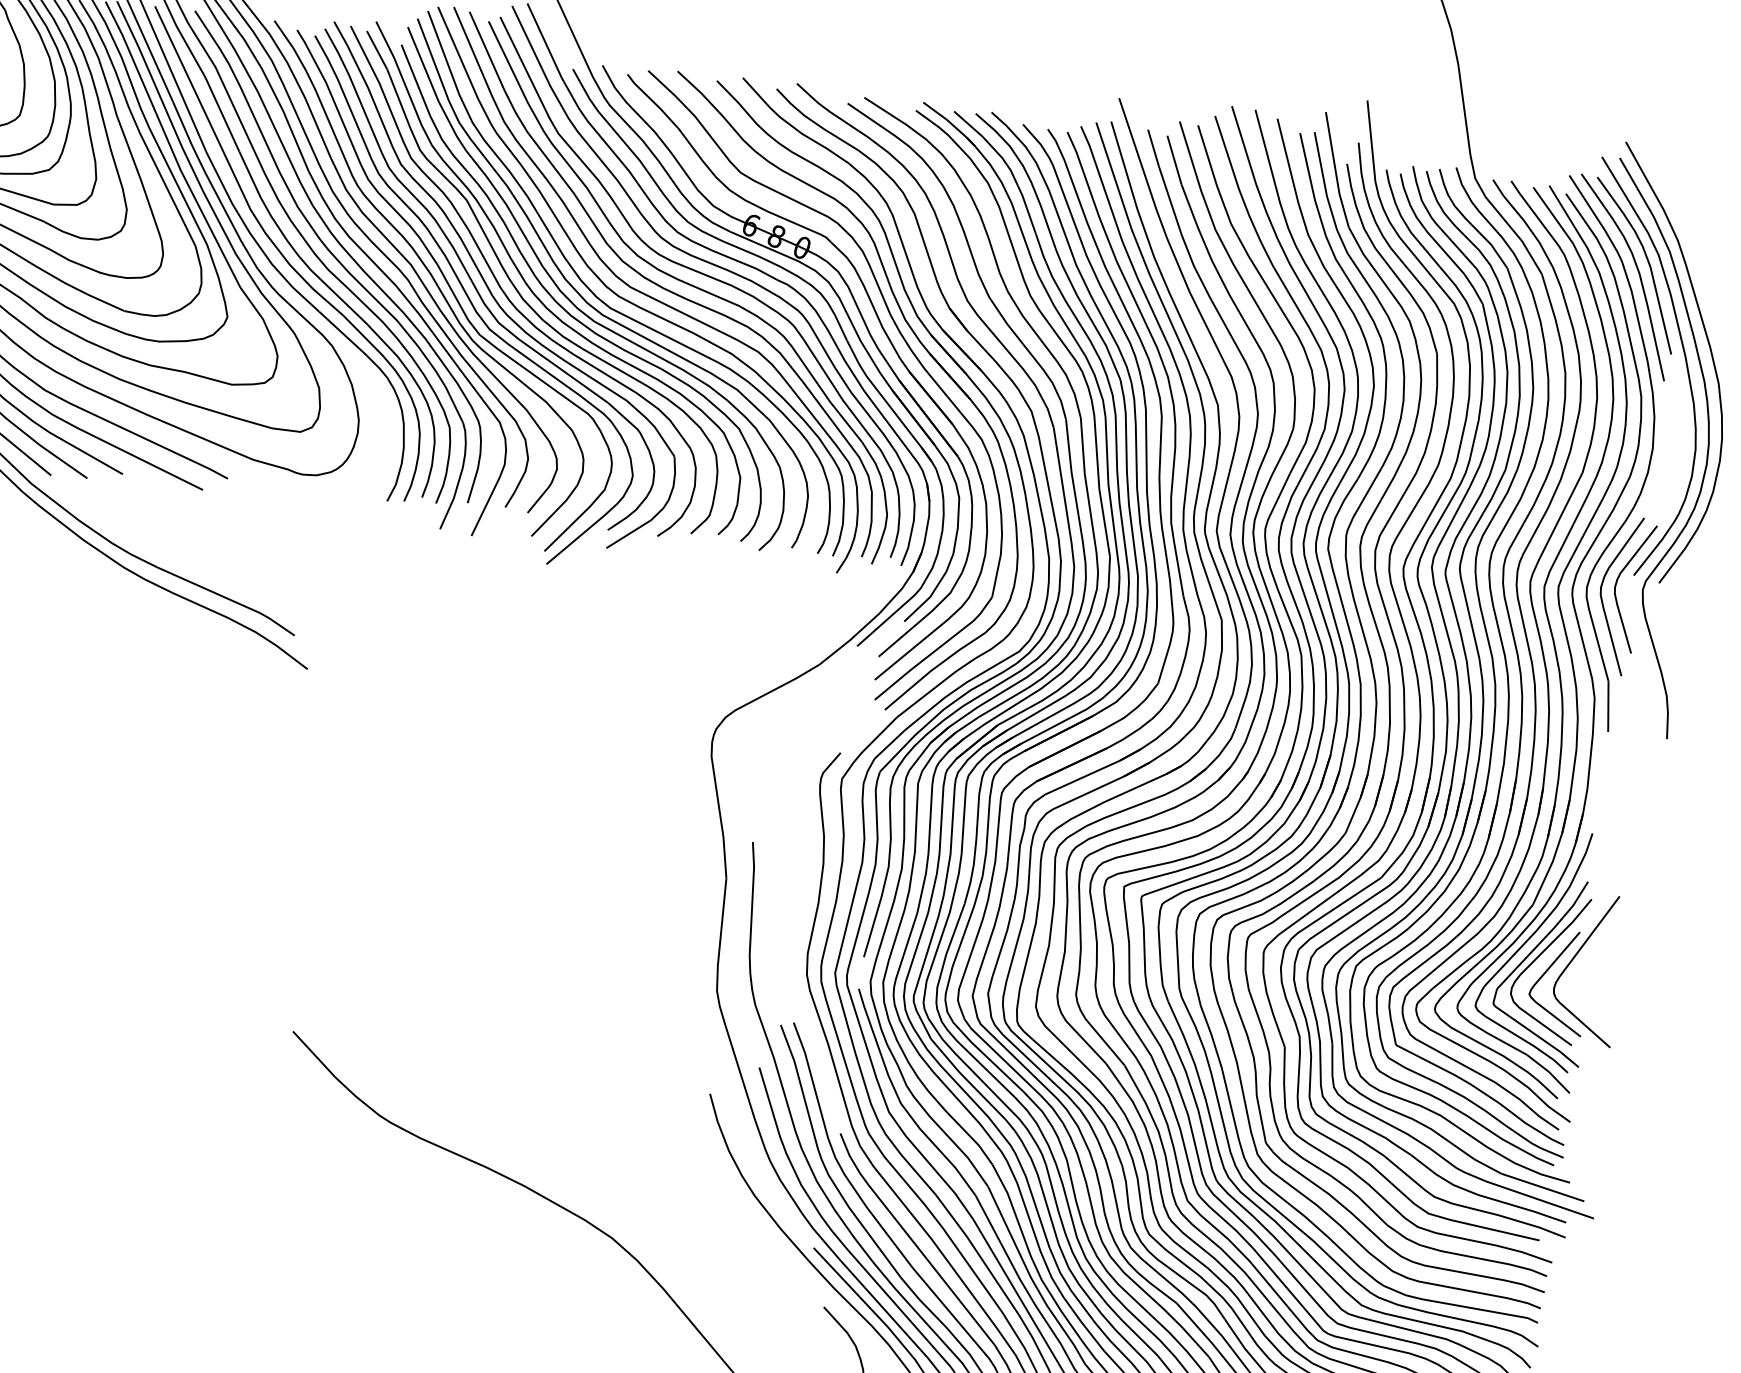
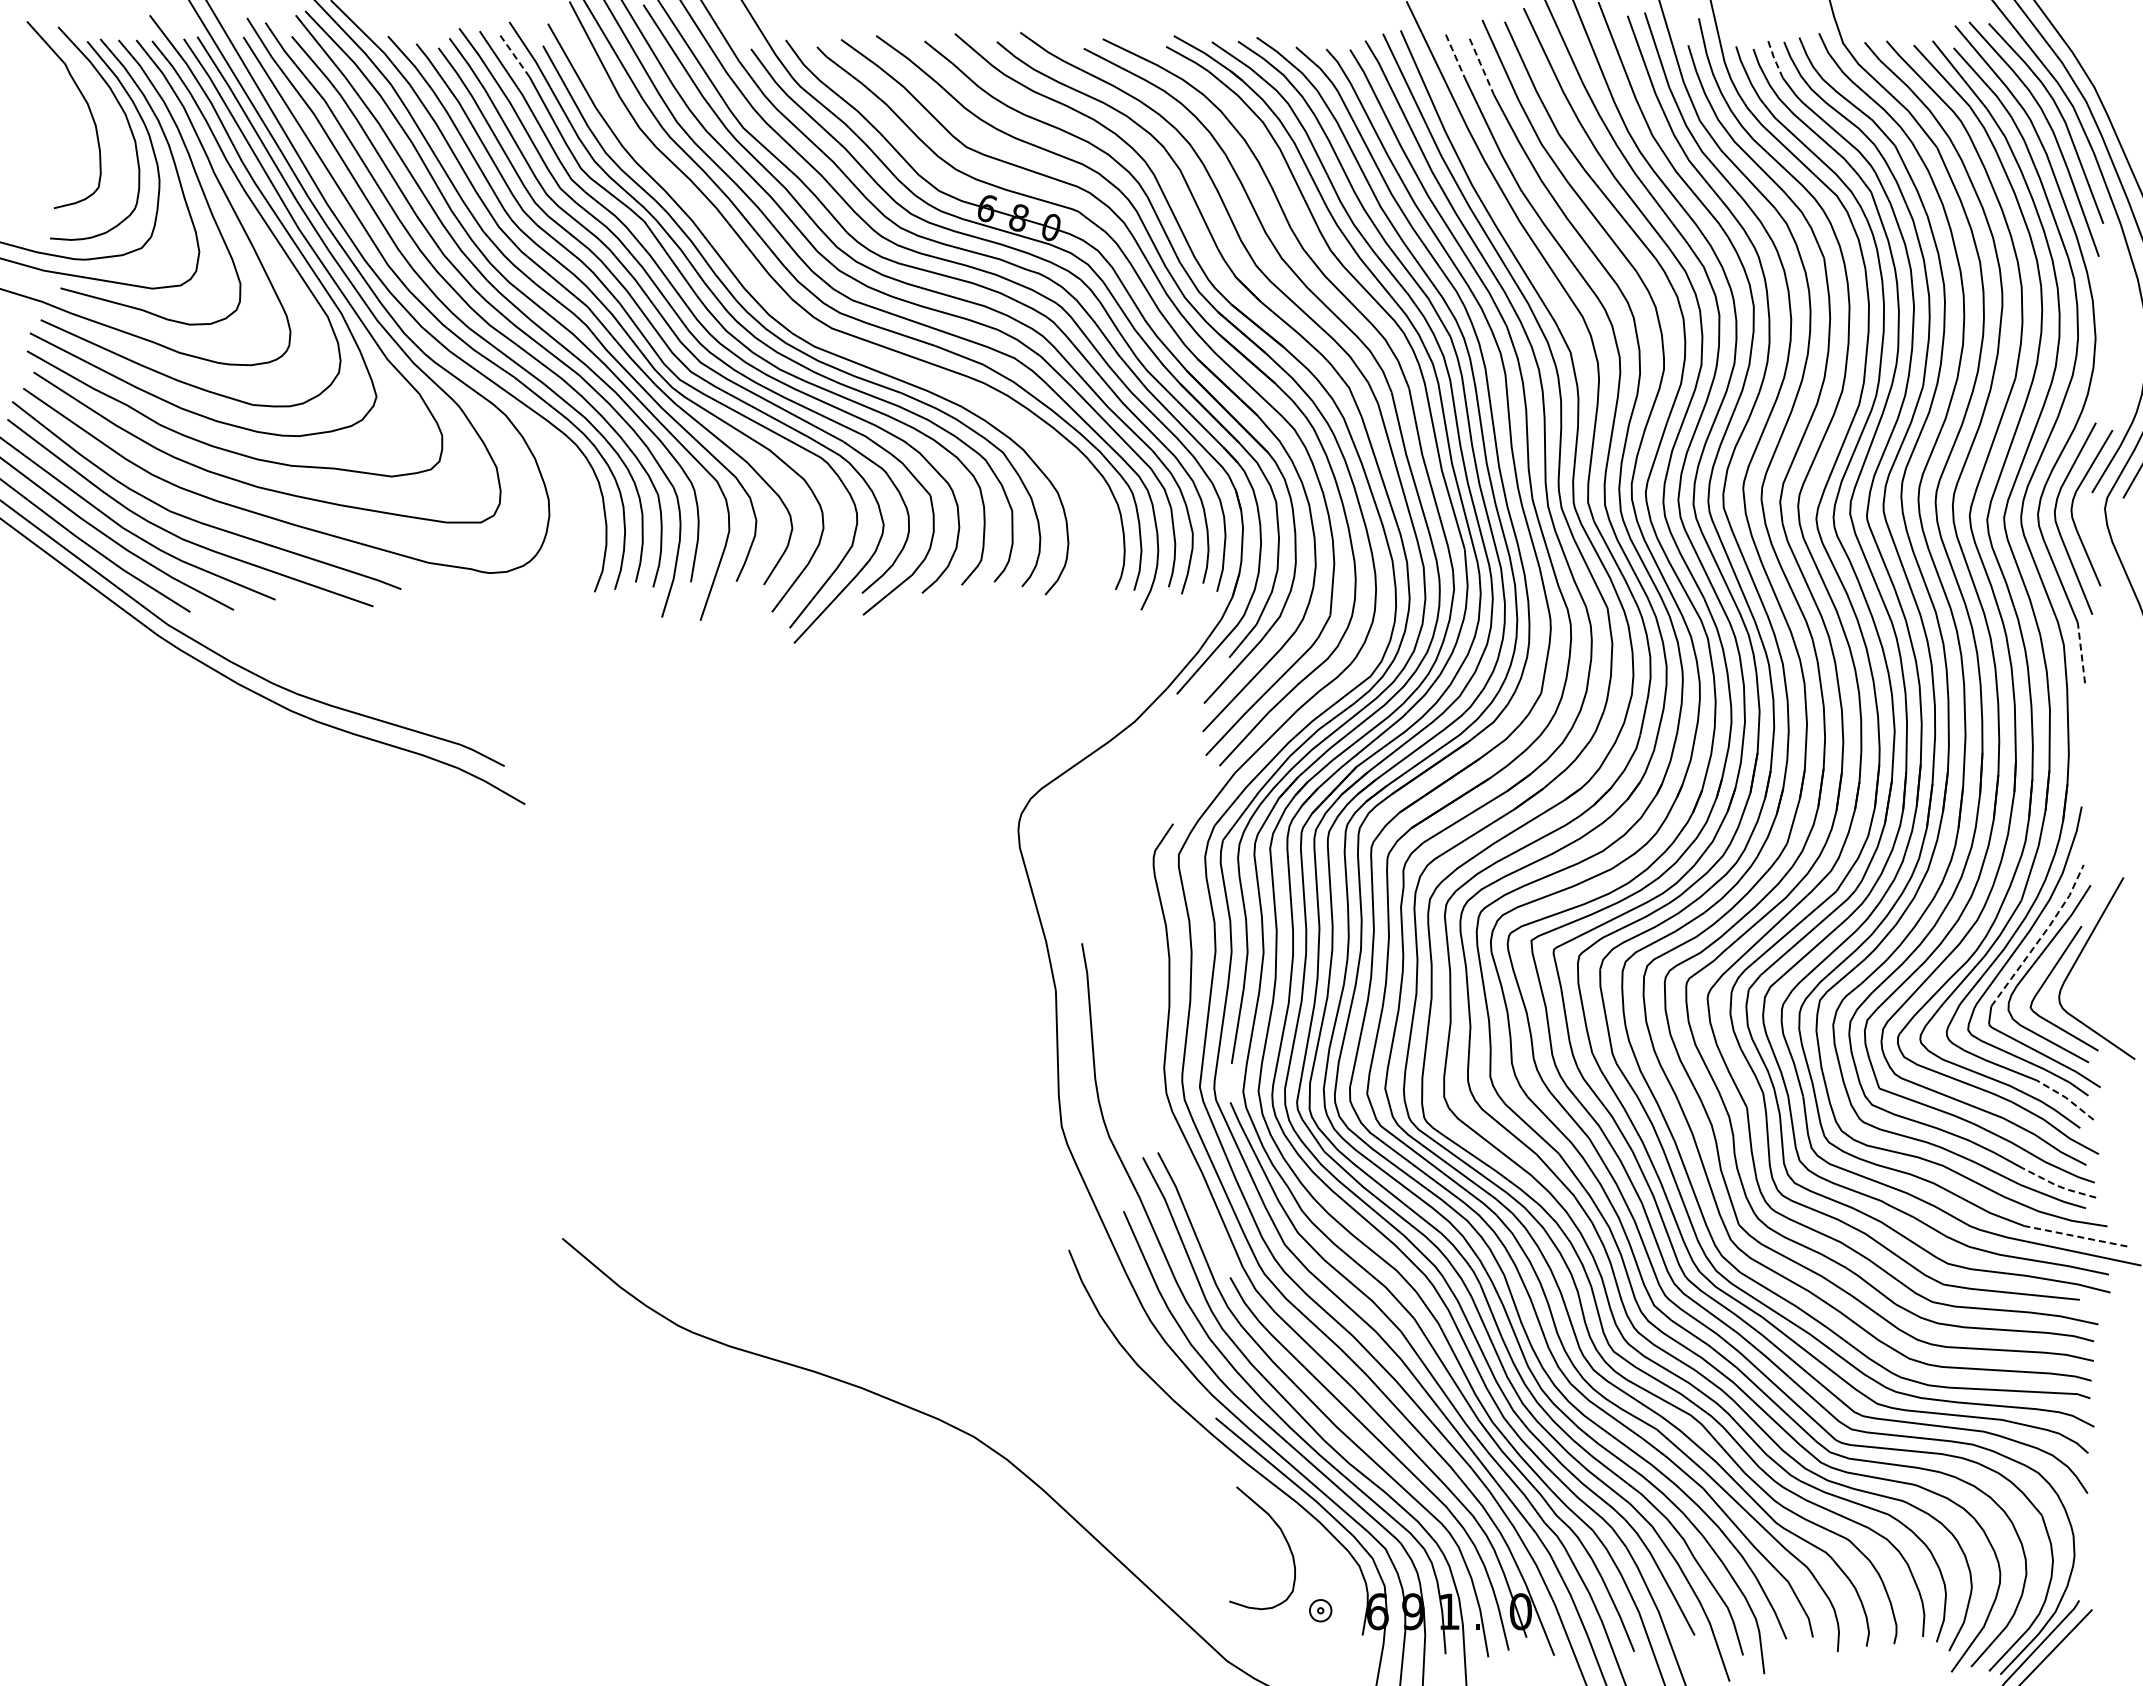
line: (376, 49) -> (514, 55), solid -> dashed
line: (1153, 148) -> (1455, 56), solid -> dashed
line: (1174, 159) -> (1481, 66), solid -> dashed
line: (1417, 182) -> (1774, 57), solid -> dashed
curve: (590, 304) -> (807, 326), removed
line: (1608, 706) -> (2081, 652), solid -> dashed
line: (1546, 936) -> (2042, 936), solid -> dashed
line: (1548, 1071) -> (2065, 1097), solid -> dashed
line: (1533, 1144) -> (2058, 1186), solid -> dashed
line: (1542, 1187) -> (2075, 1236), solid -> dashed

